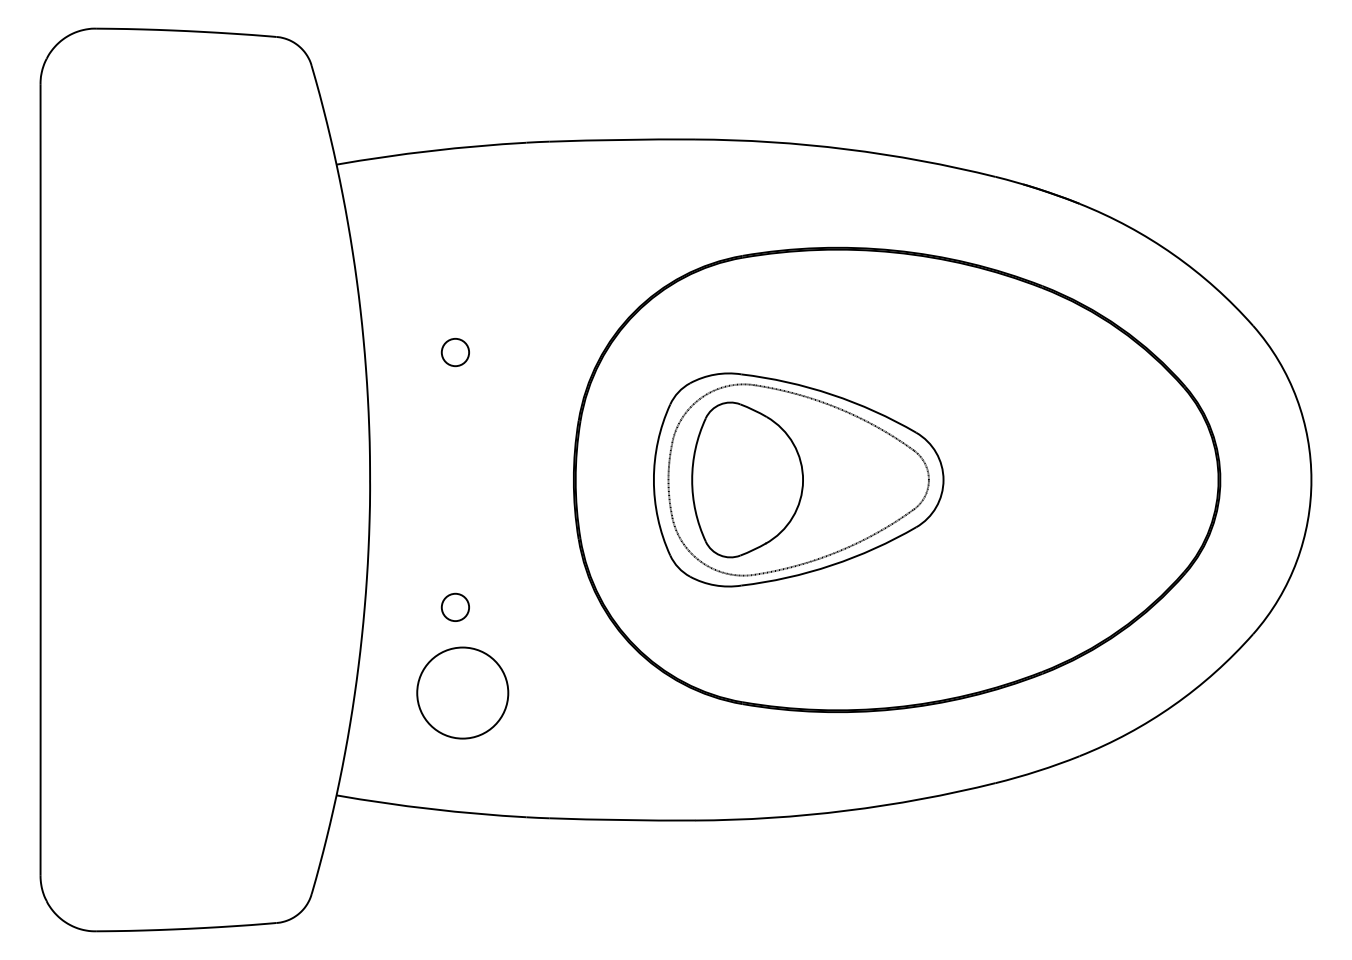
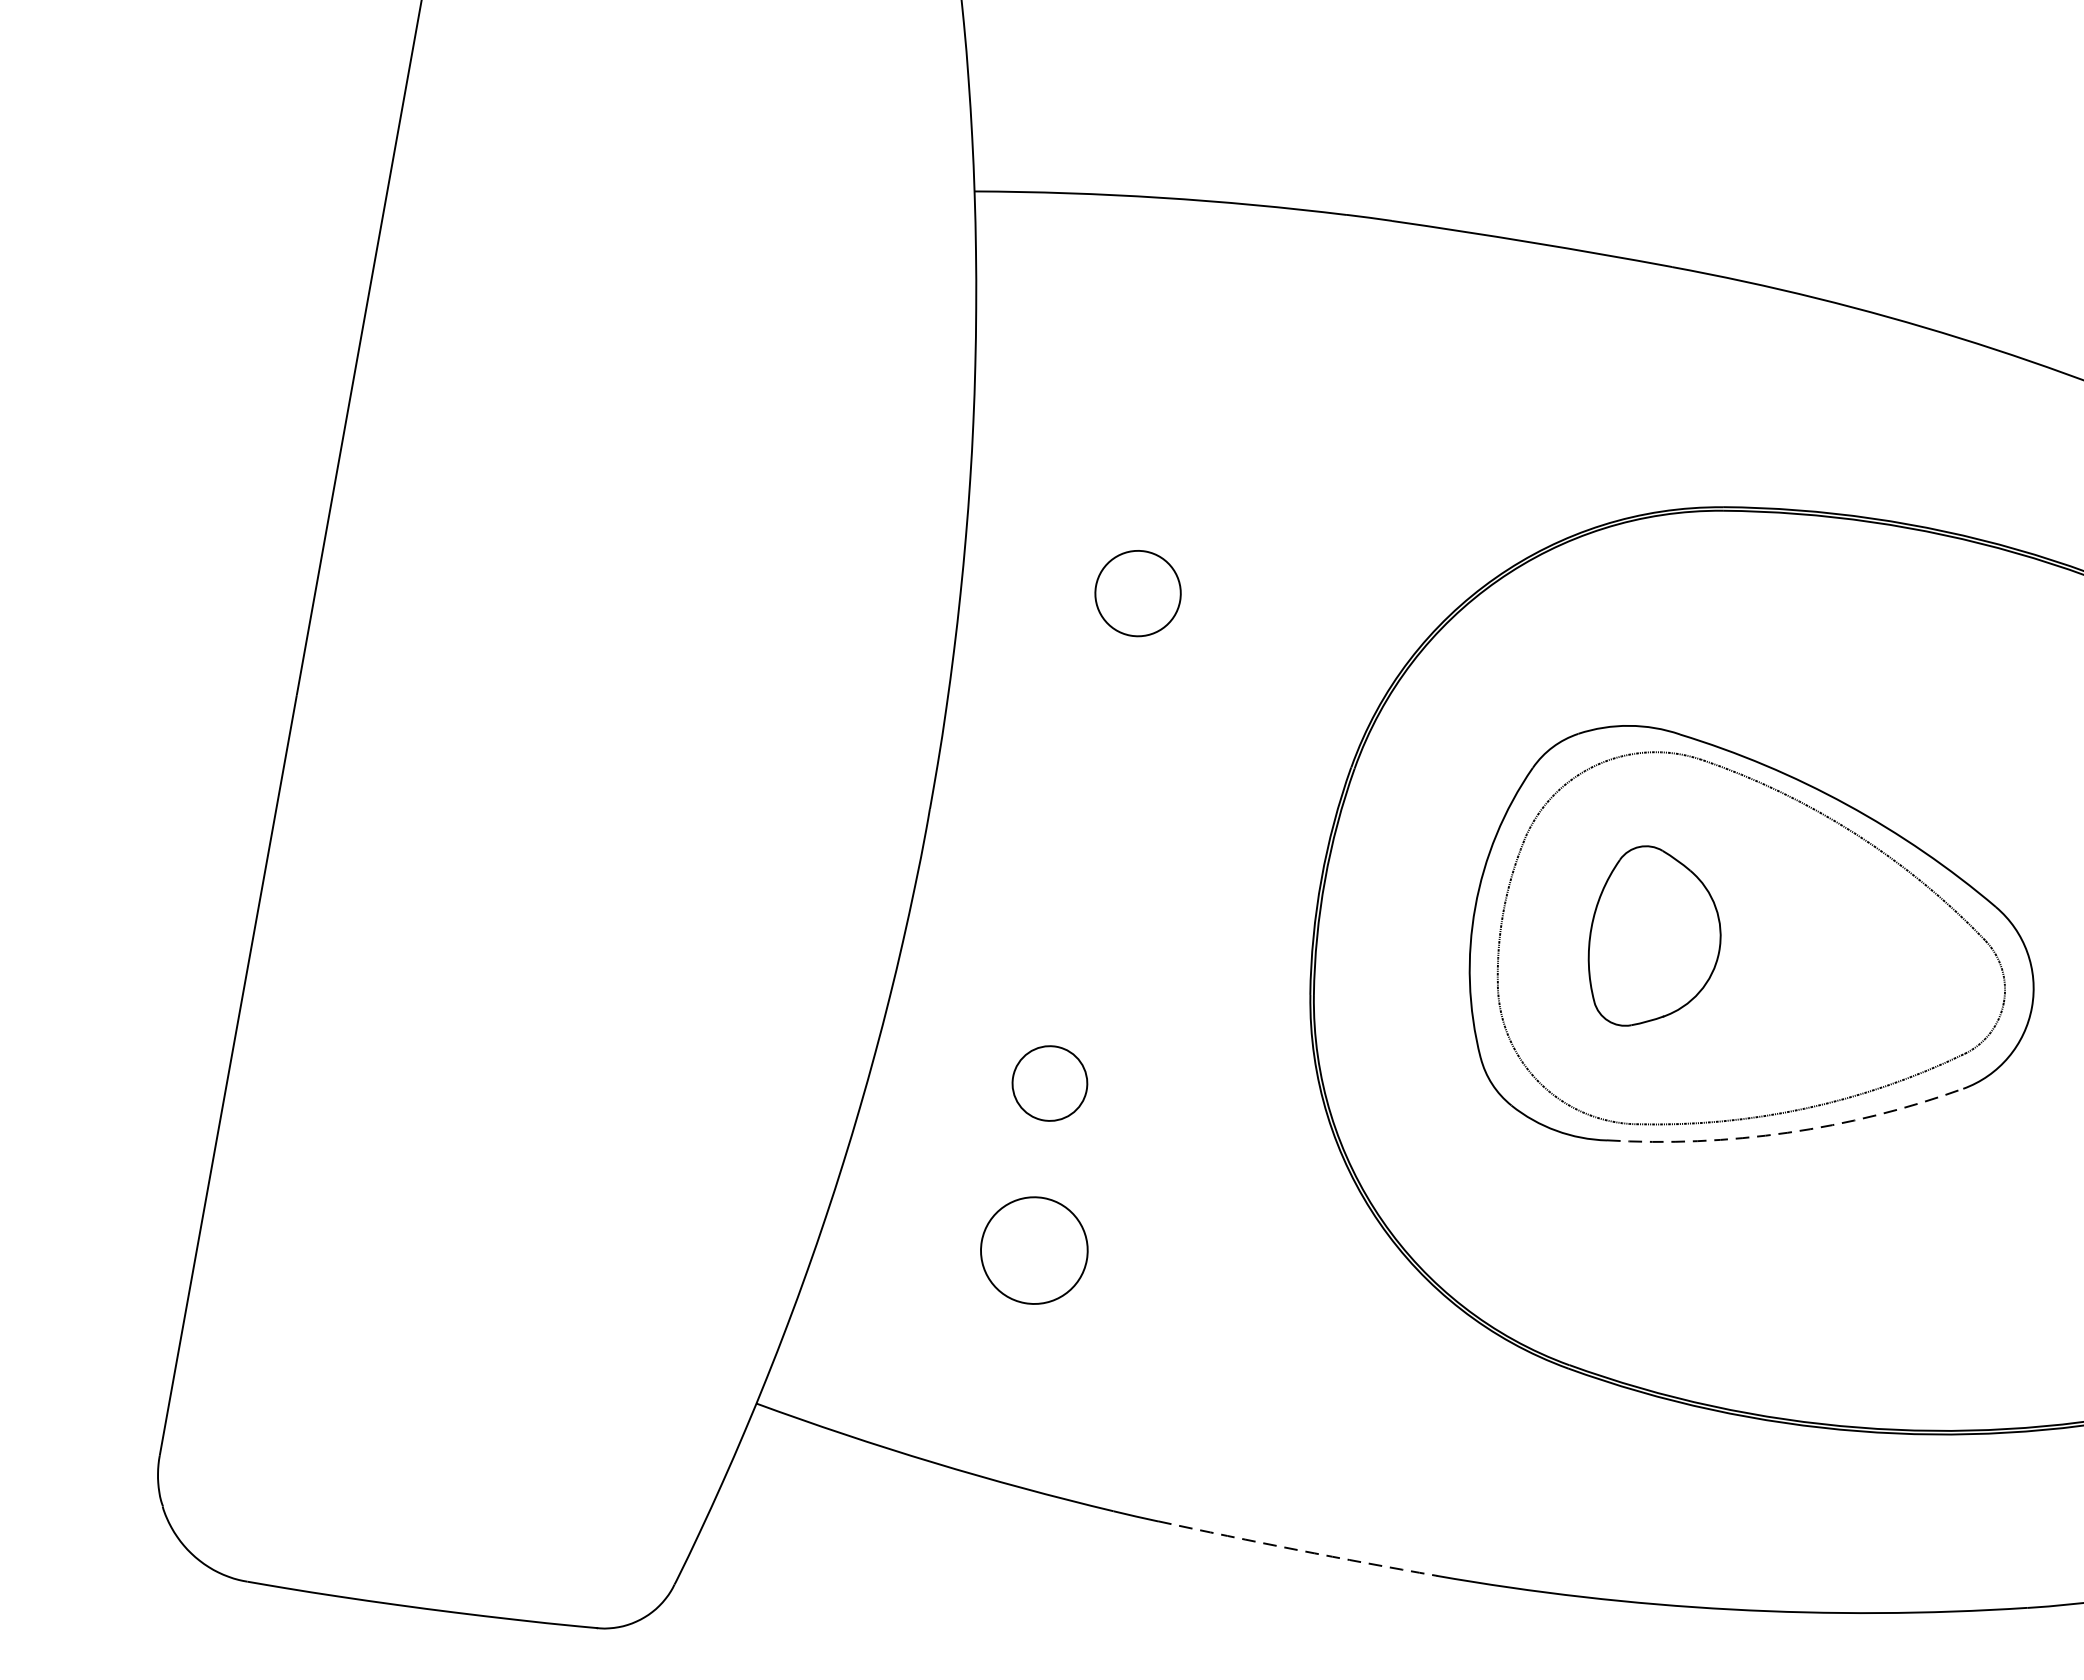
circle: (455, 352) -> (1138, 593), size x1.6
part: (747, 479) -> (1655, 938), size x0.6
arc: (831, 565) -> (1787, 1132), solid -> dashed
circle: (455, 607) -> (1049, 1083), size x1.4
circle: (462, 692) -> (1034, 1249), size x0.6
arc: (622, 820) -> (1297, 1550), solid -> dashed

